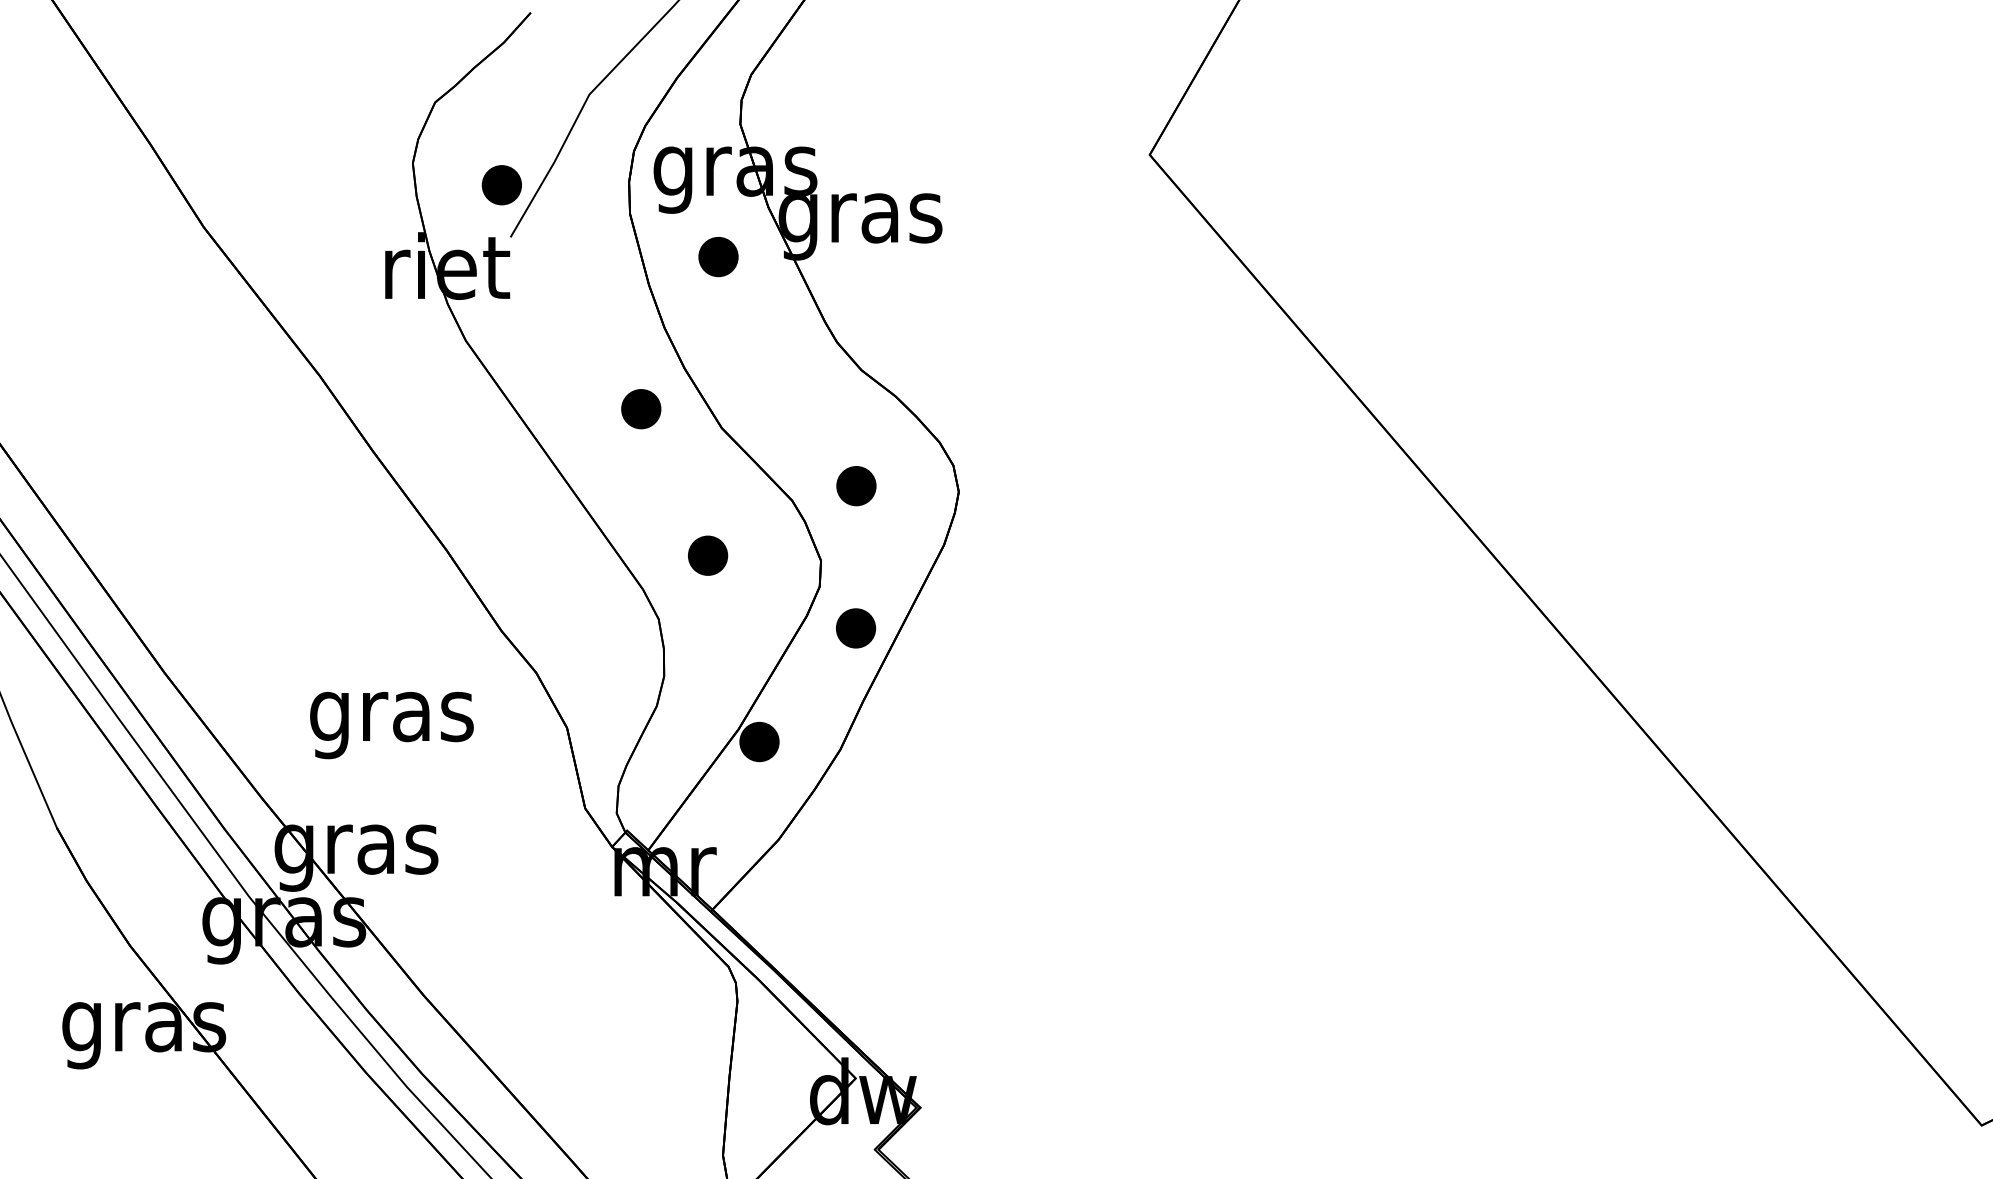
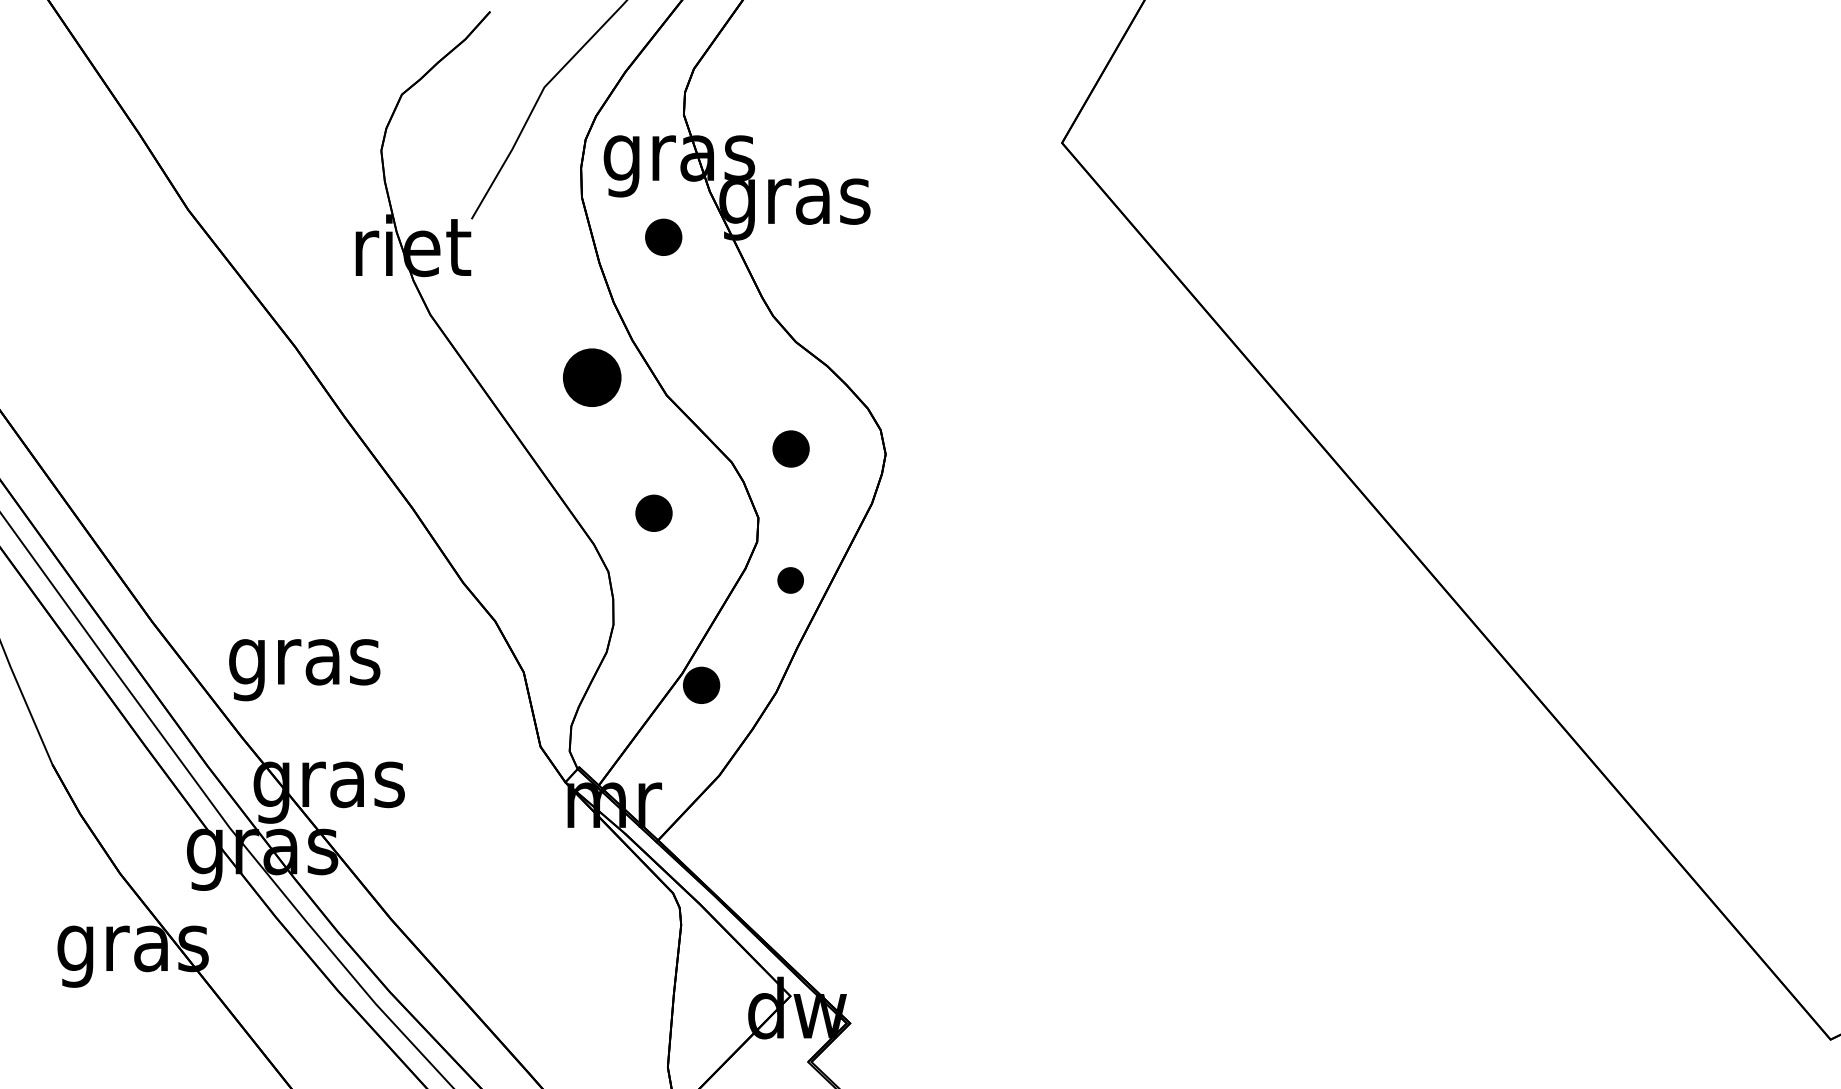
part: (501, 185) -> (463, 171), removed
part: (641, 409) -> (592, 378), size x1.6
part: (855, 628) -> (790, 580), size x0.7
text: (391, 725) -> (304, 670), moved

